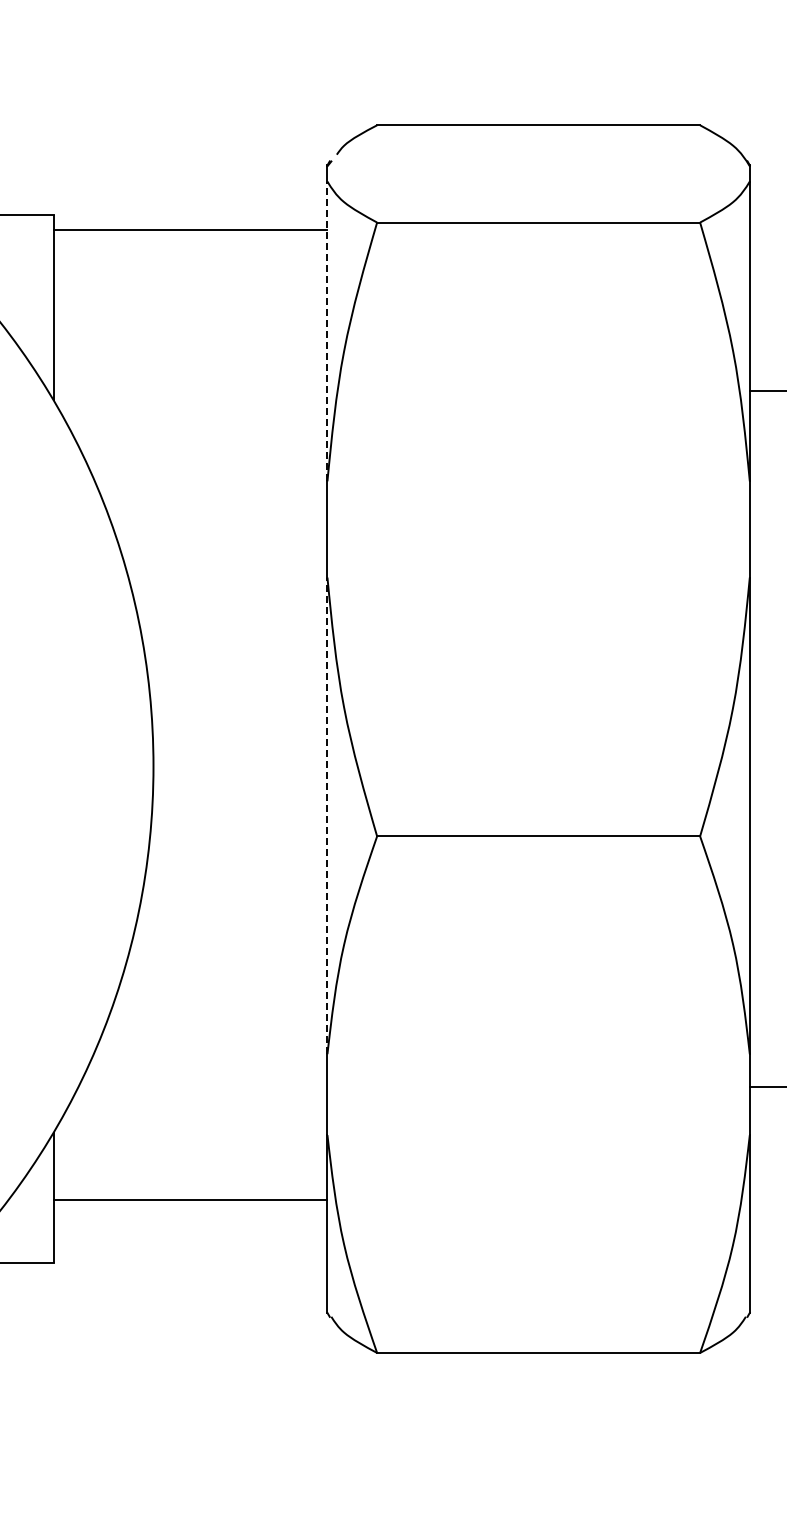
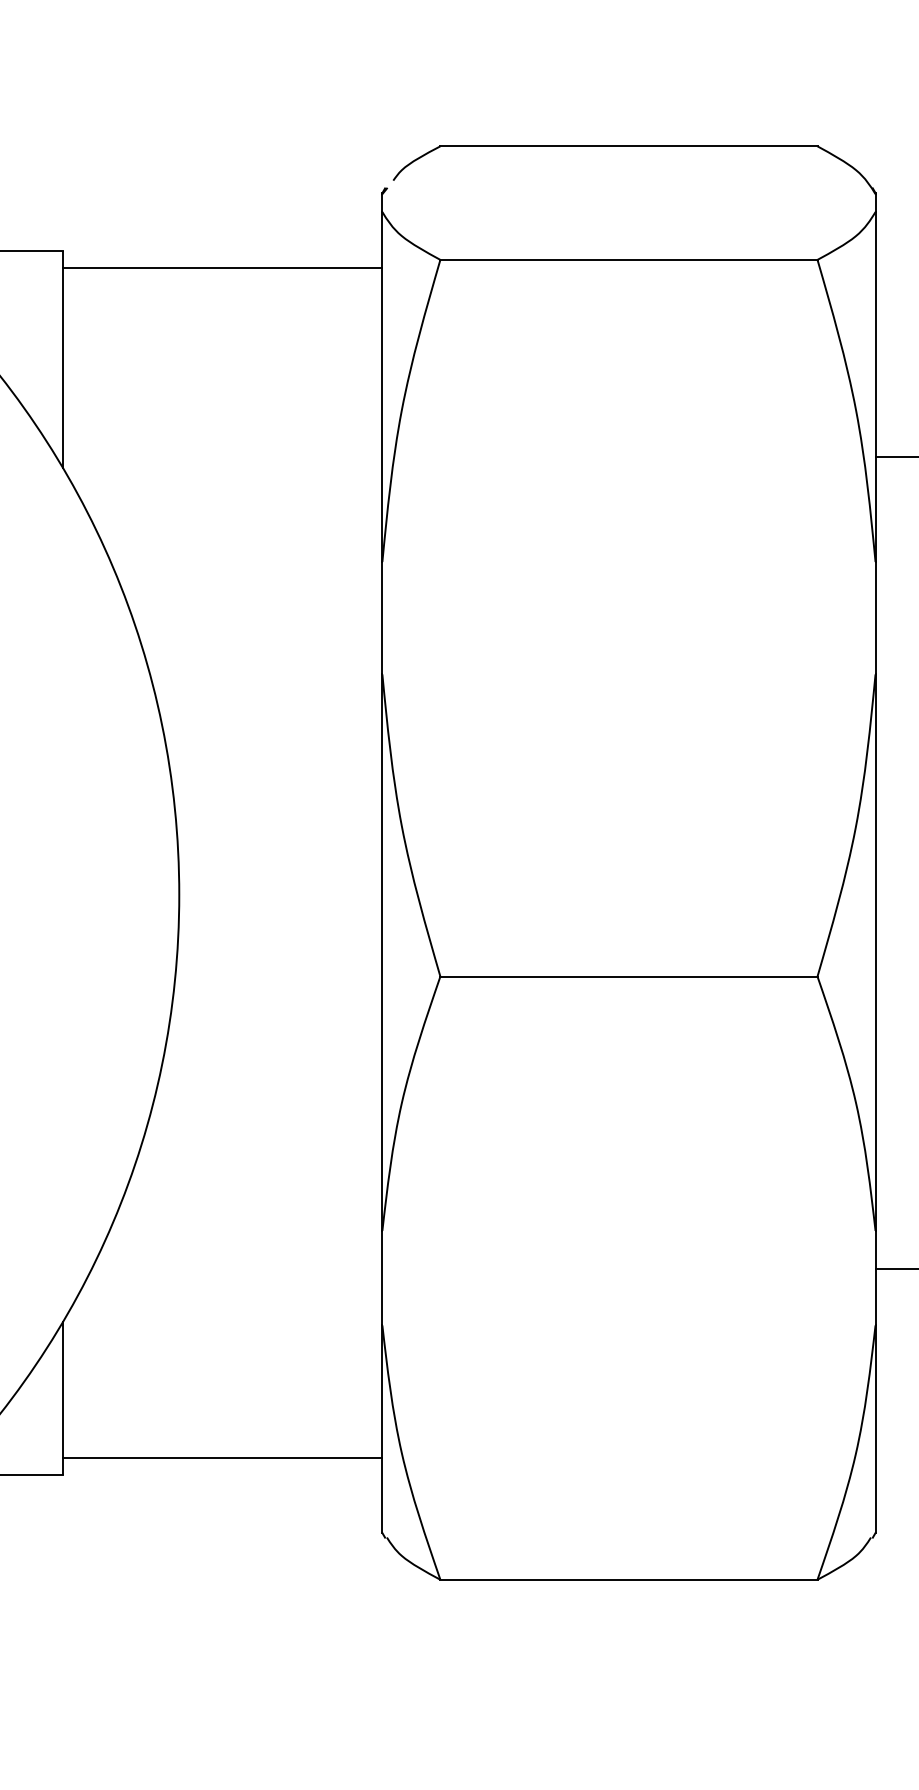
line: (327, 331) -> (382, 387), dashed -> solid
line: (327, 815) -> (382, 952), dashed -> solid
line: (190, 1200) -> (222, 1457), moved

